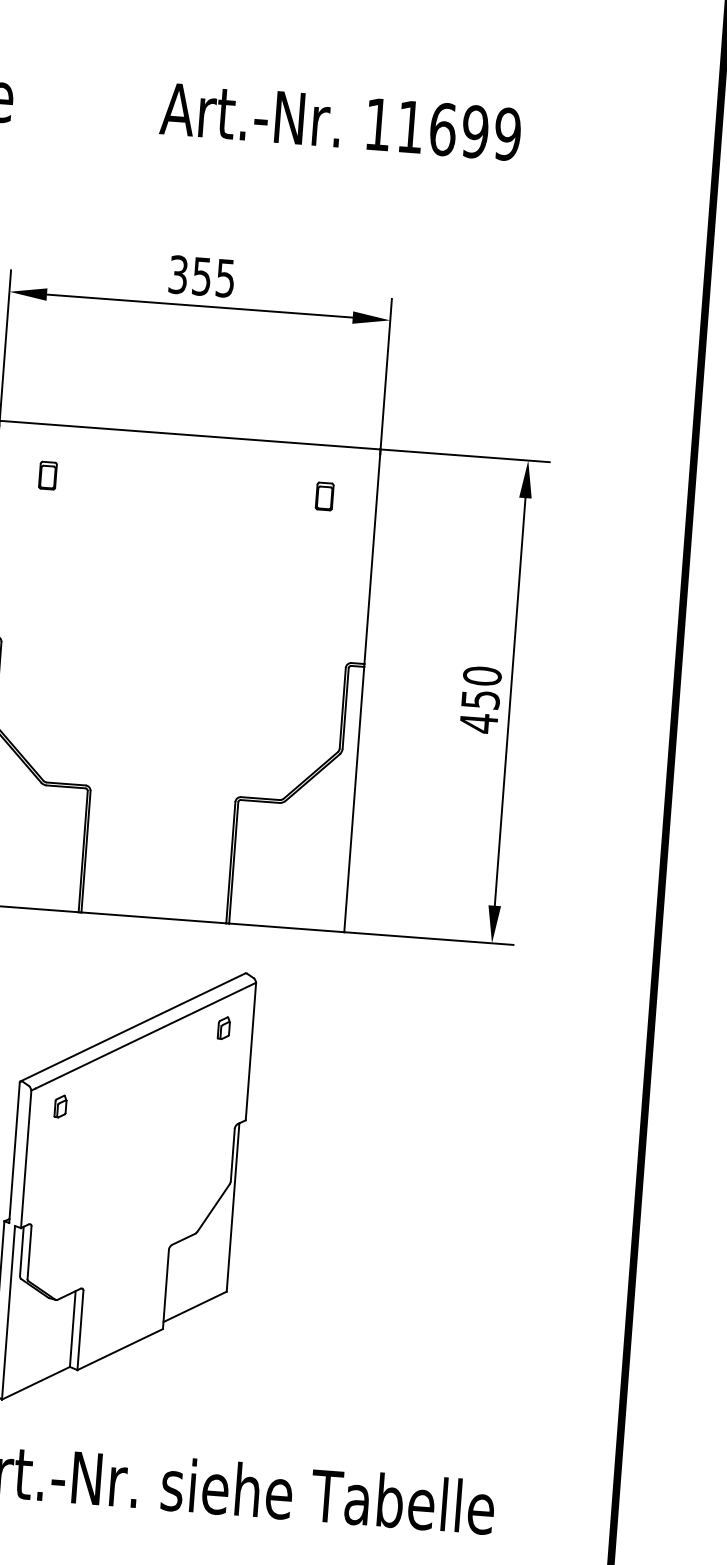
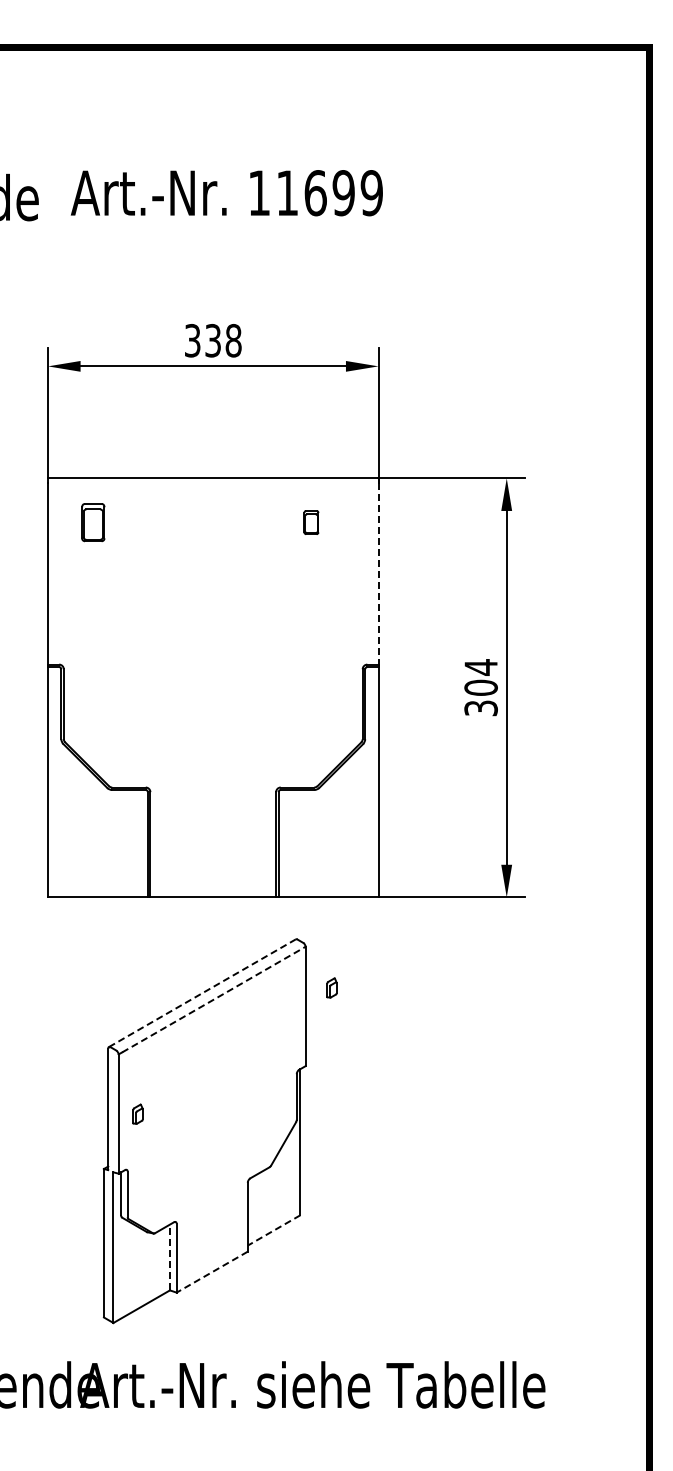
text: (340, 122) -> (226, 193), moved
text: (213, 277) -> (223, 340), 355 -> 338
part: (47, 475) -> (92, 522), size x1.6
part: (324, 496) -> (311, 522), moved
line: (372, 560) -> (378, 574), solid -> dashed
text: (479, 699) -> (480, 687), 450 -> 304
line: (133, 1027) -> (202, 993), solid -> dashed
part: (223, 1027) -> (331, 987), moved
line: (145, 1035) -> (213, 999), solid -> dashed
part: (60, 1105) -> (137, 1113), moved
line: (194, 1306) -> (273, 1230), solid -> dashed
line: (72, 1329) -> (169, 1257), solid -> dashed
line: (119, 1349) -> (211, 1272), solid -> dashed

